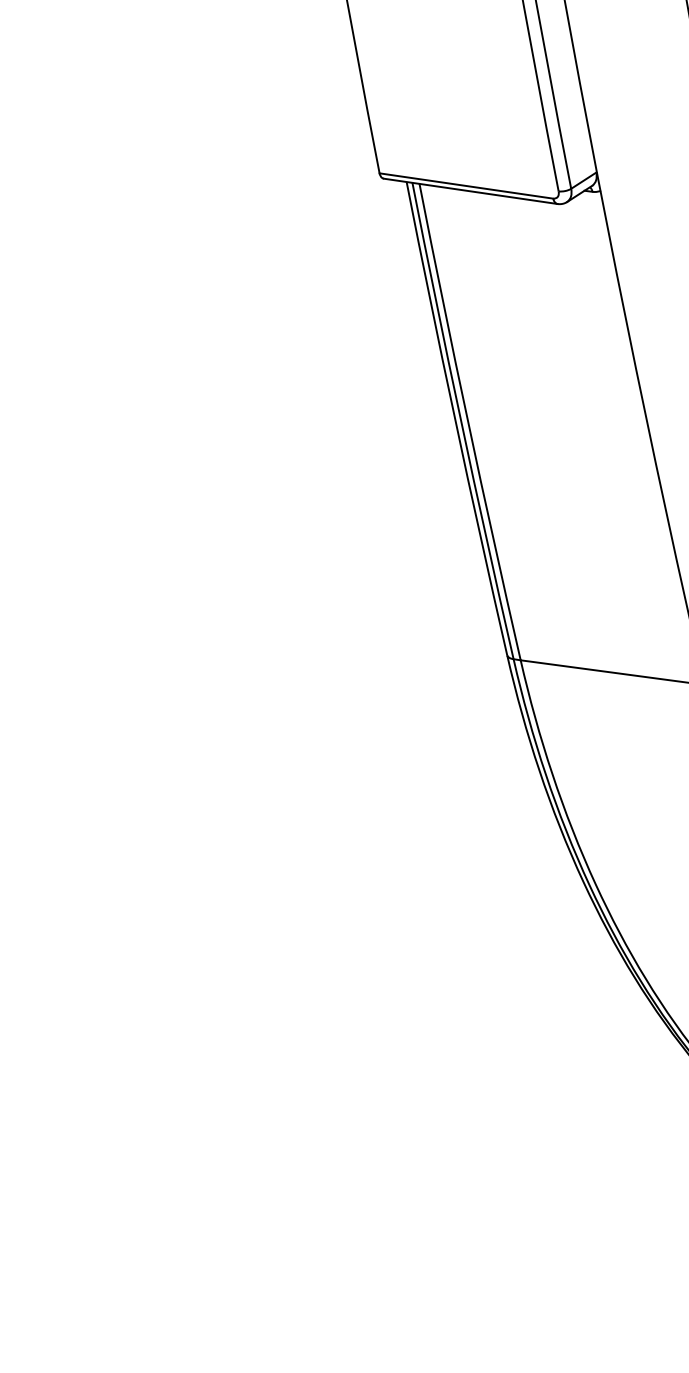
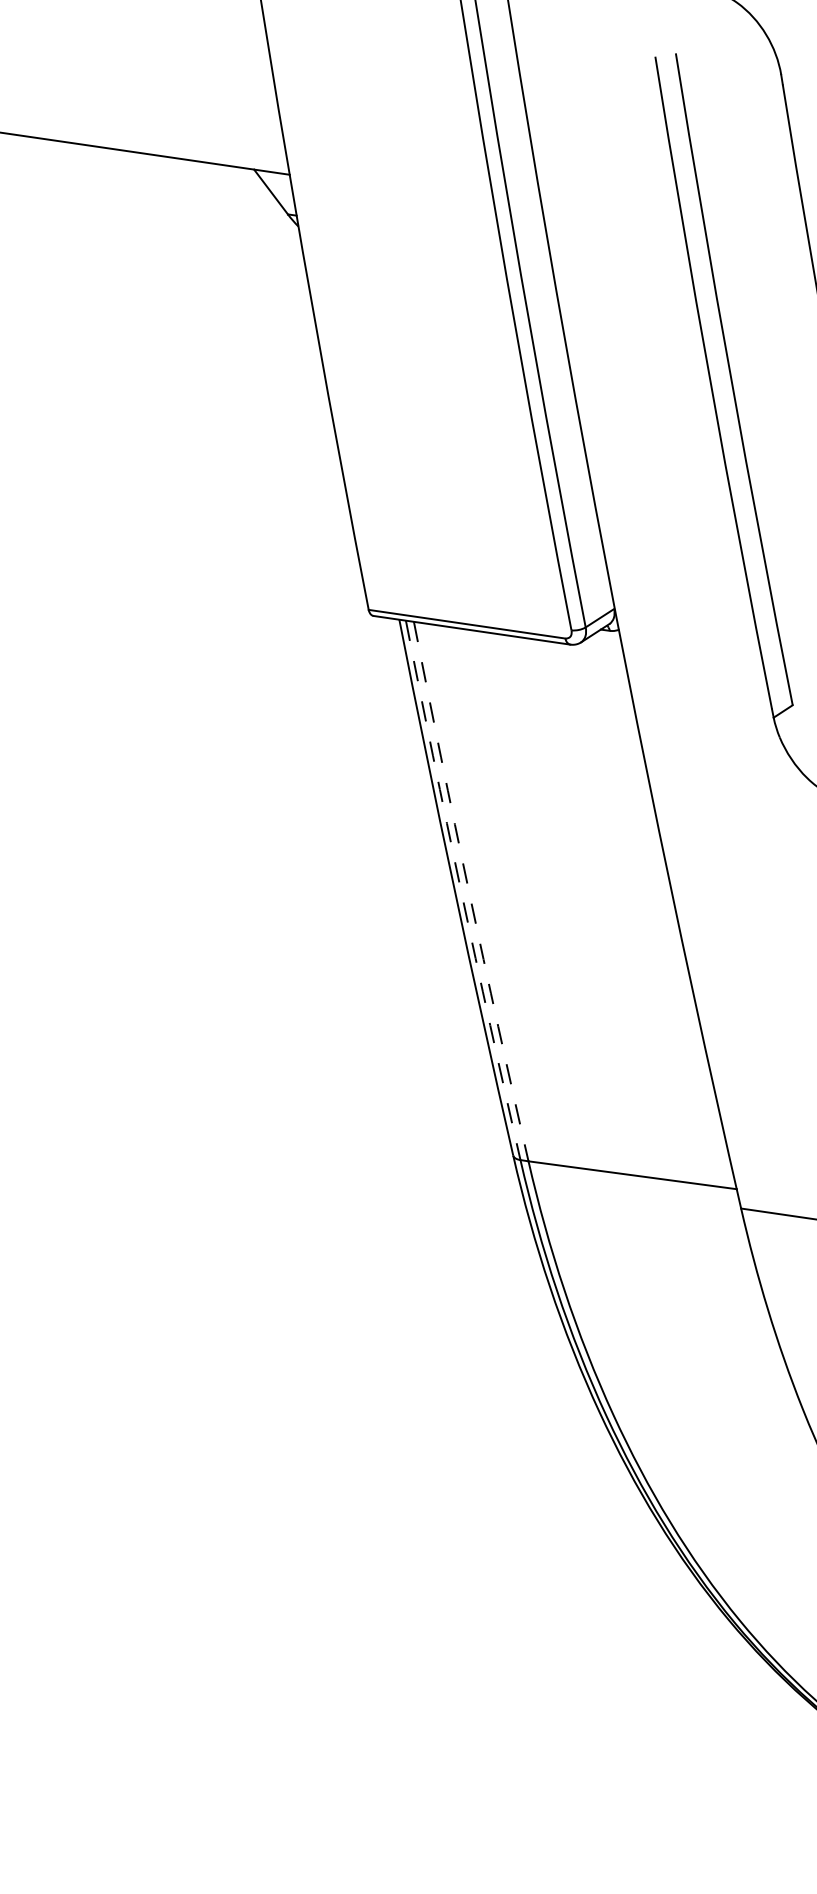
arc: (461, 421) -> (461, 890), solid -> dashed
arc: (468, 422) -> (469, 892), solid -> dashed

